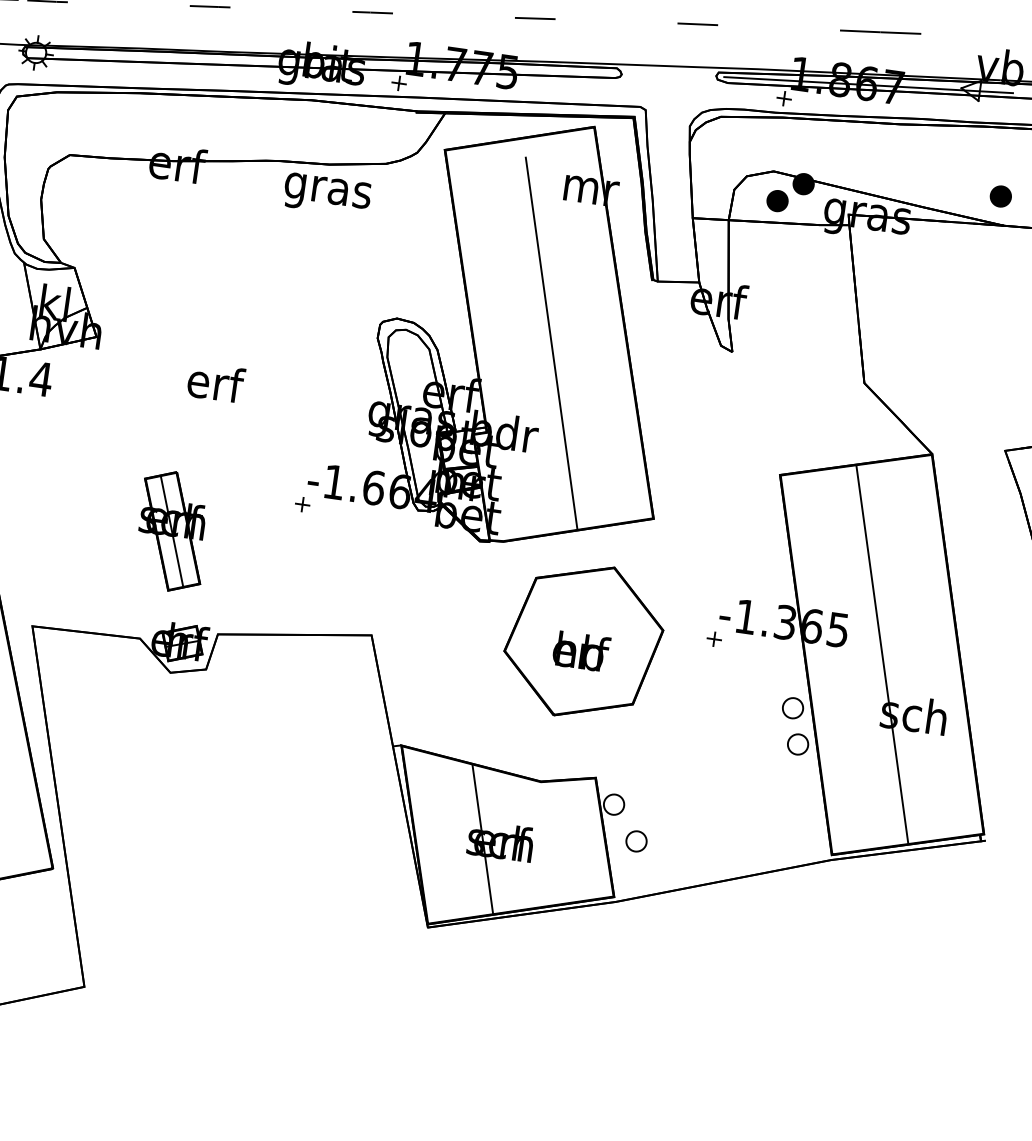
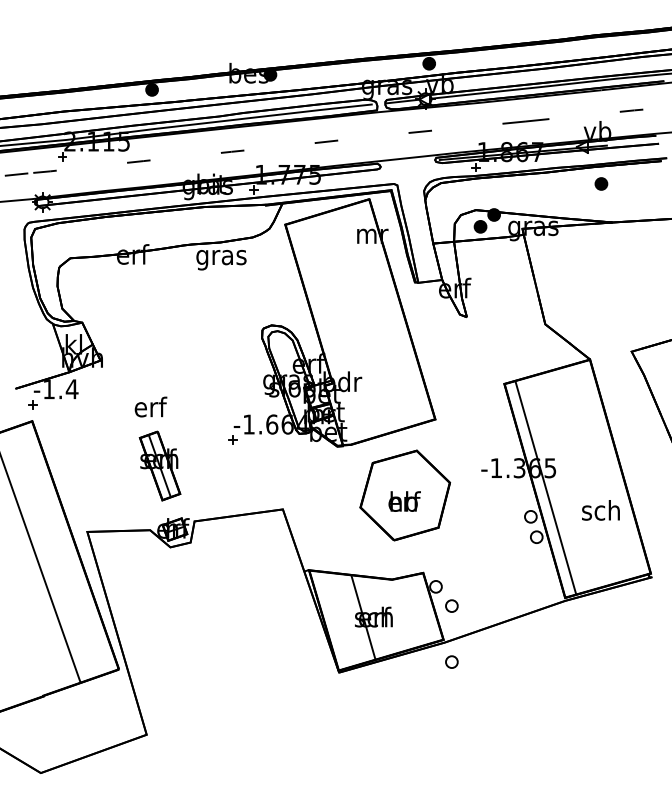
part: (1001, 195) -> (601, 183), moved
line: (551, 342) -> (362, 326), removed
text: (215, 381) -> (150, 406), moved
part: (713, 638) -> (479, 483), removed
line: (881, 654) -> (545, 487), moved
part: (622, 935) -> (451, 661), added

